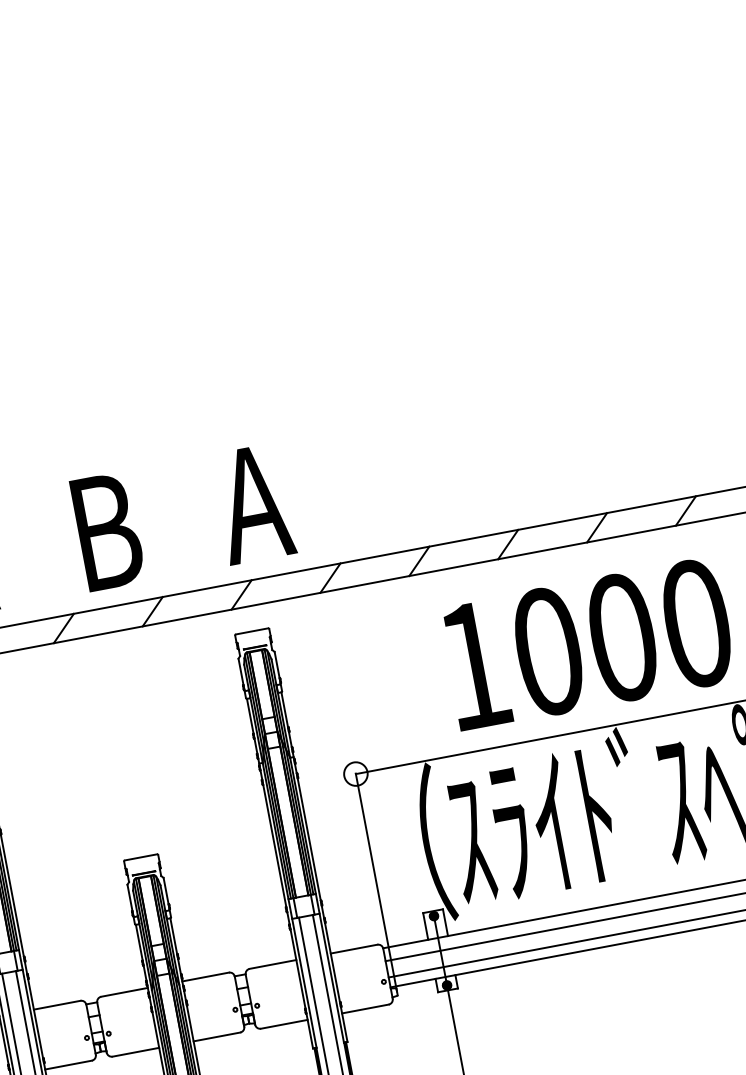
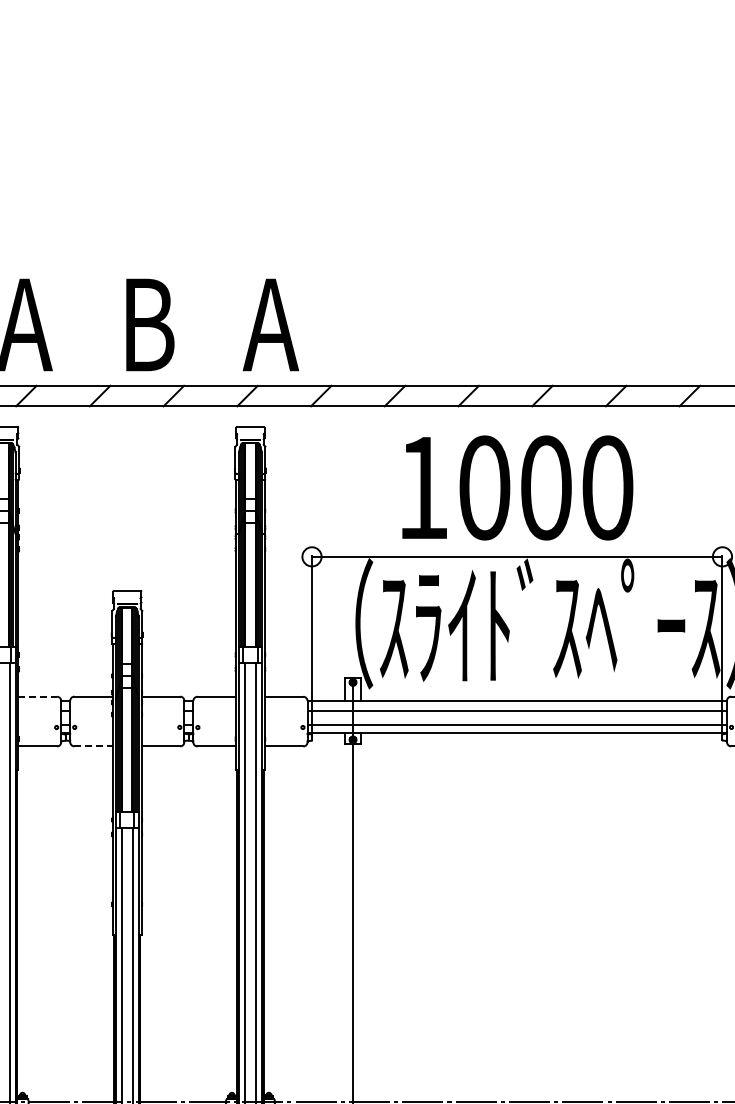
line: (58, 1004) -> (38, 696), solid -> dashed
line: (136, 1052) -> (94, 746), solid -> dashed

